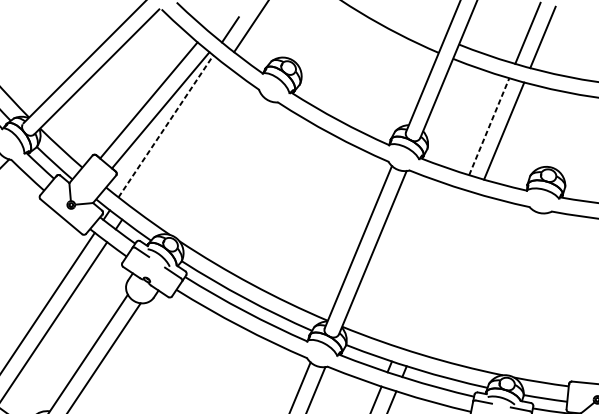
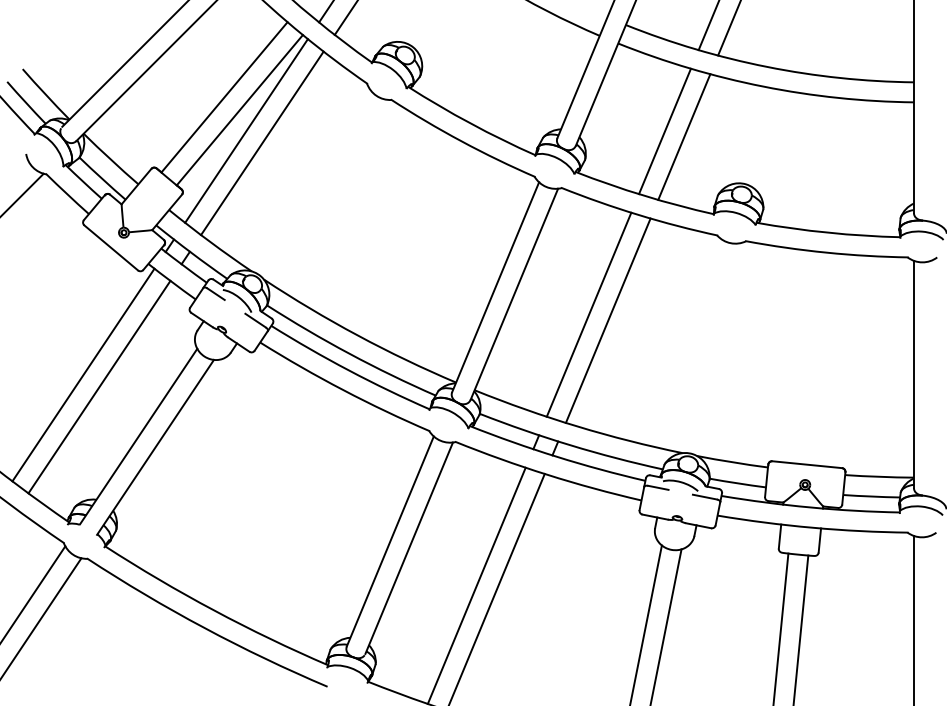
line: (165, 126) -> (246, 130), dashed -> solid
line: (488, 126) -> (664, 131), dashed -> solid
line: (178, 136) -> (262, 143), added
line: (430, 268) -> (588, 314), added
line: (444, 272) -> (607, 320), added

